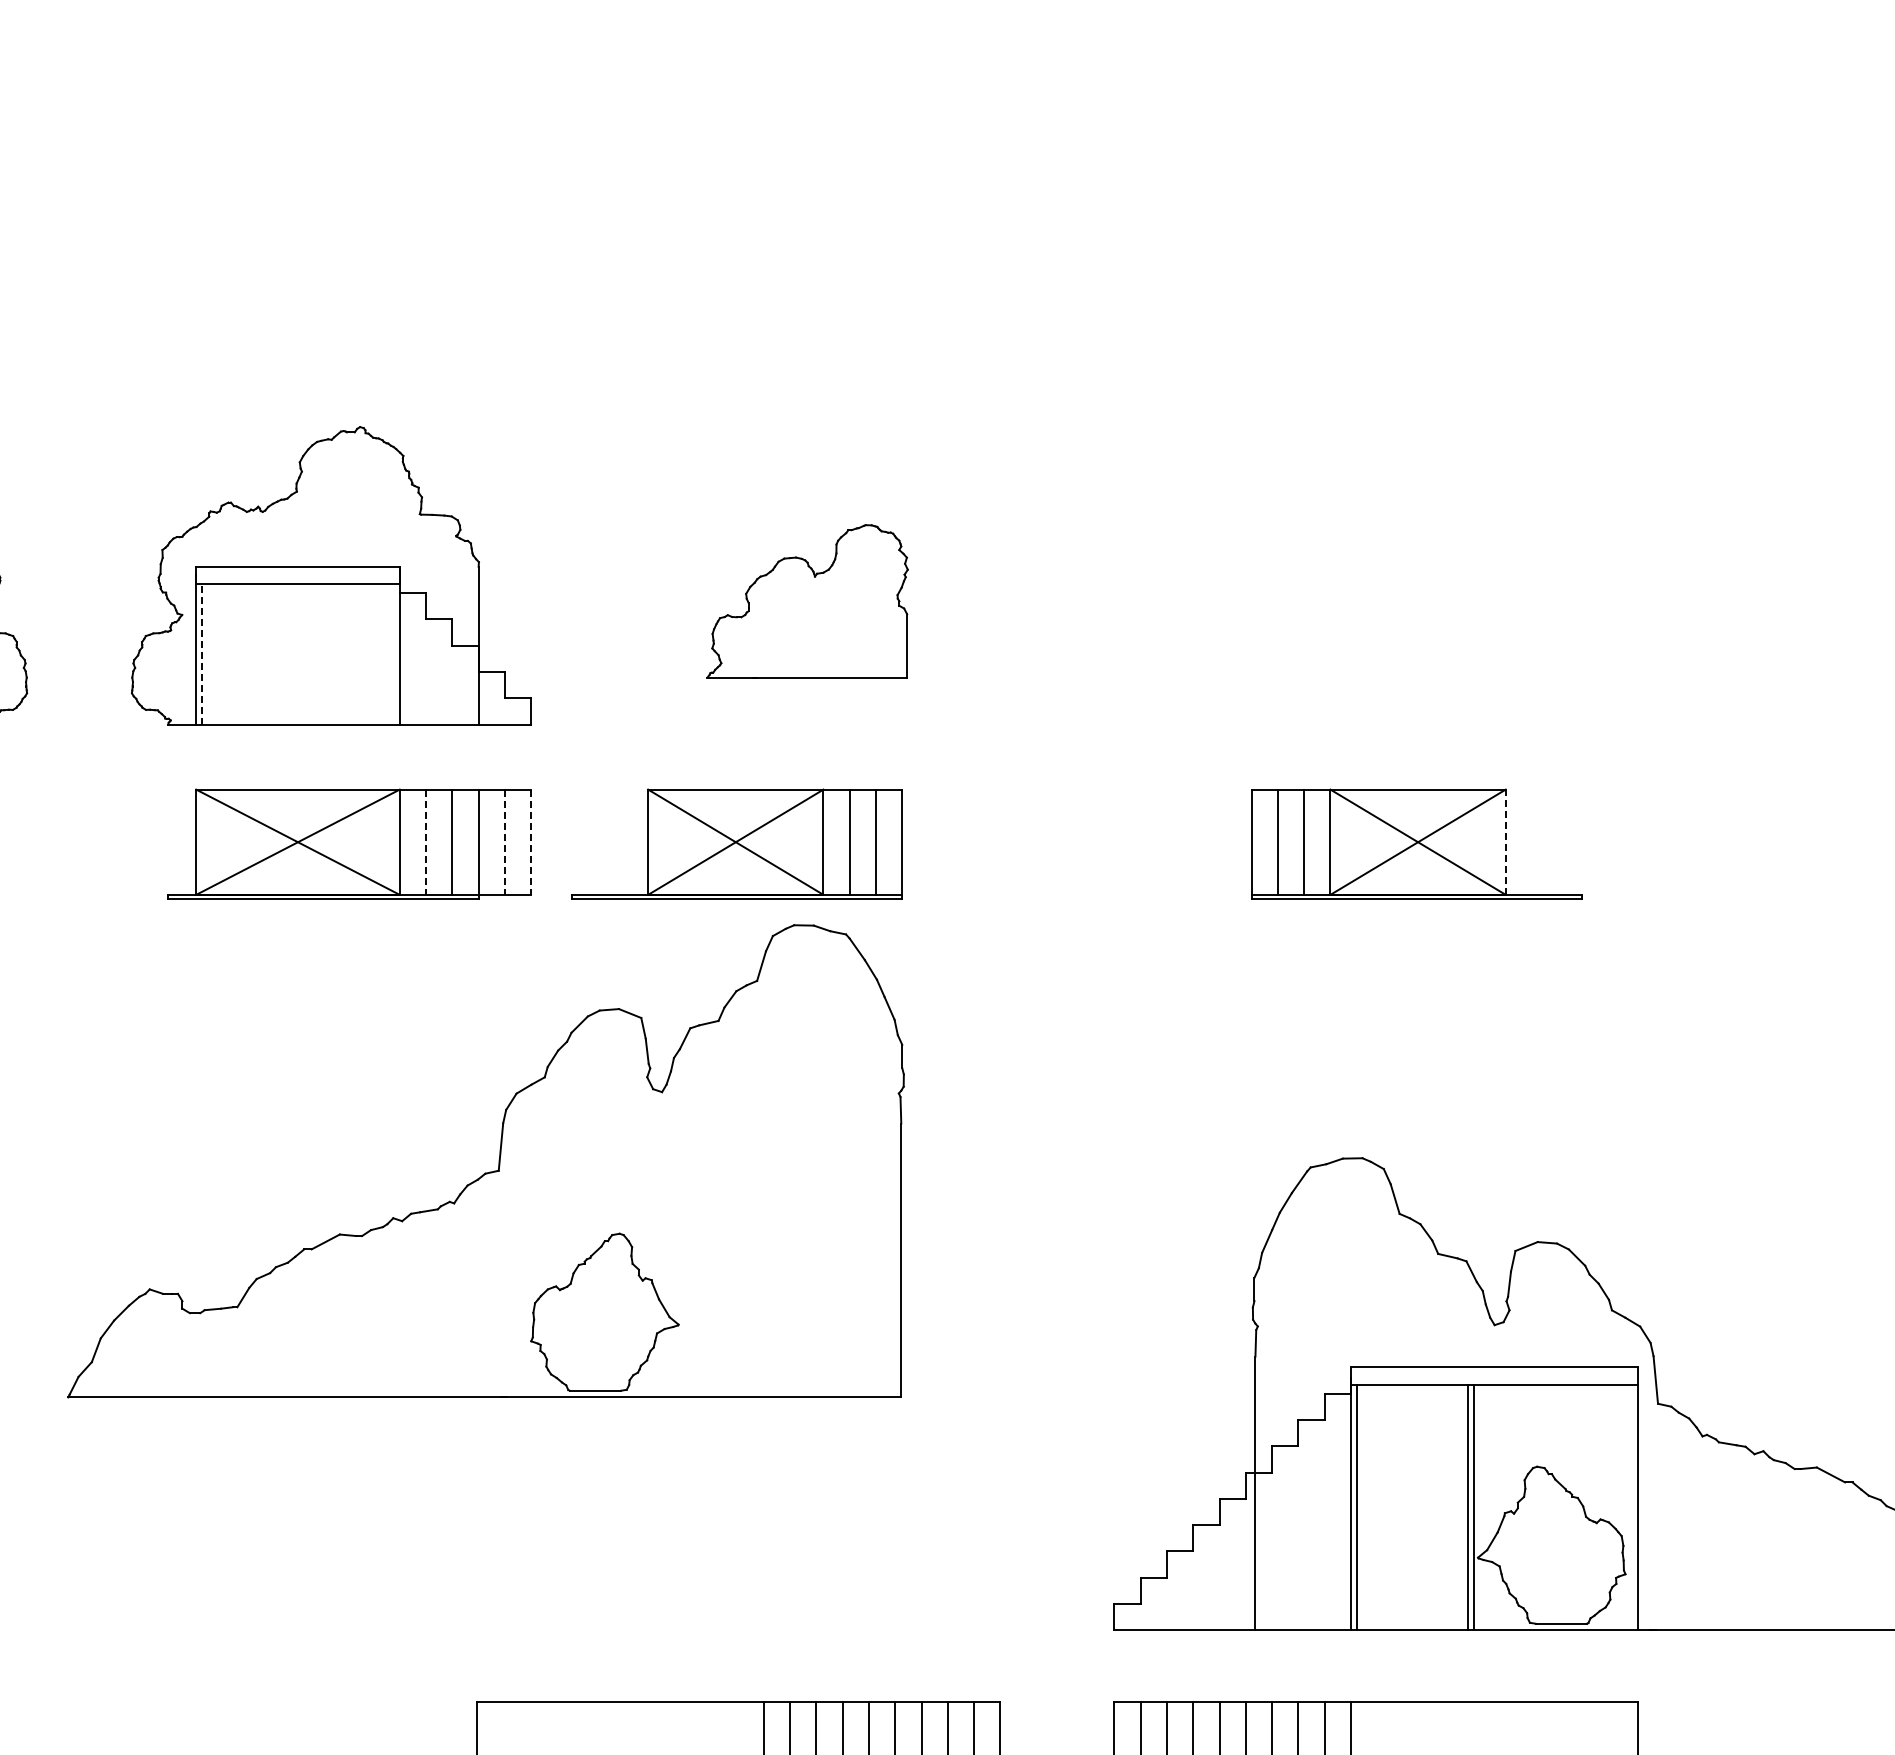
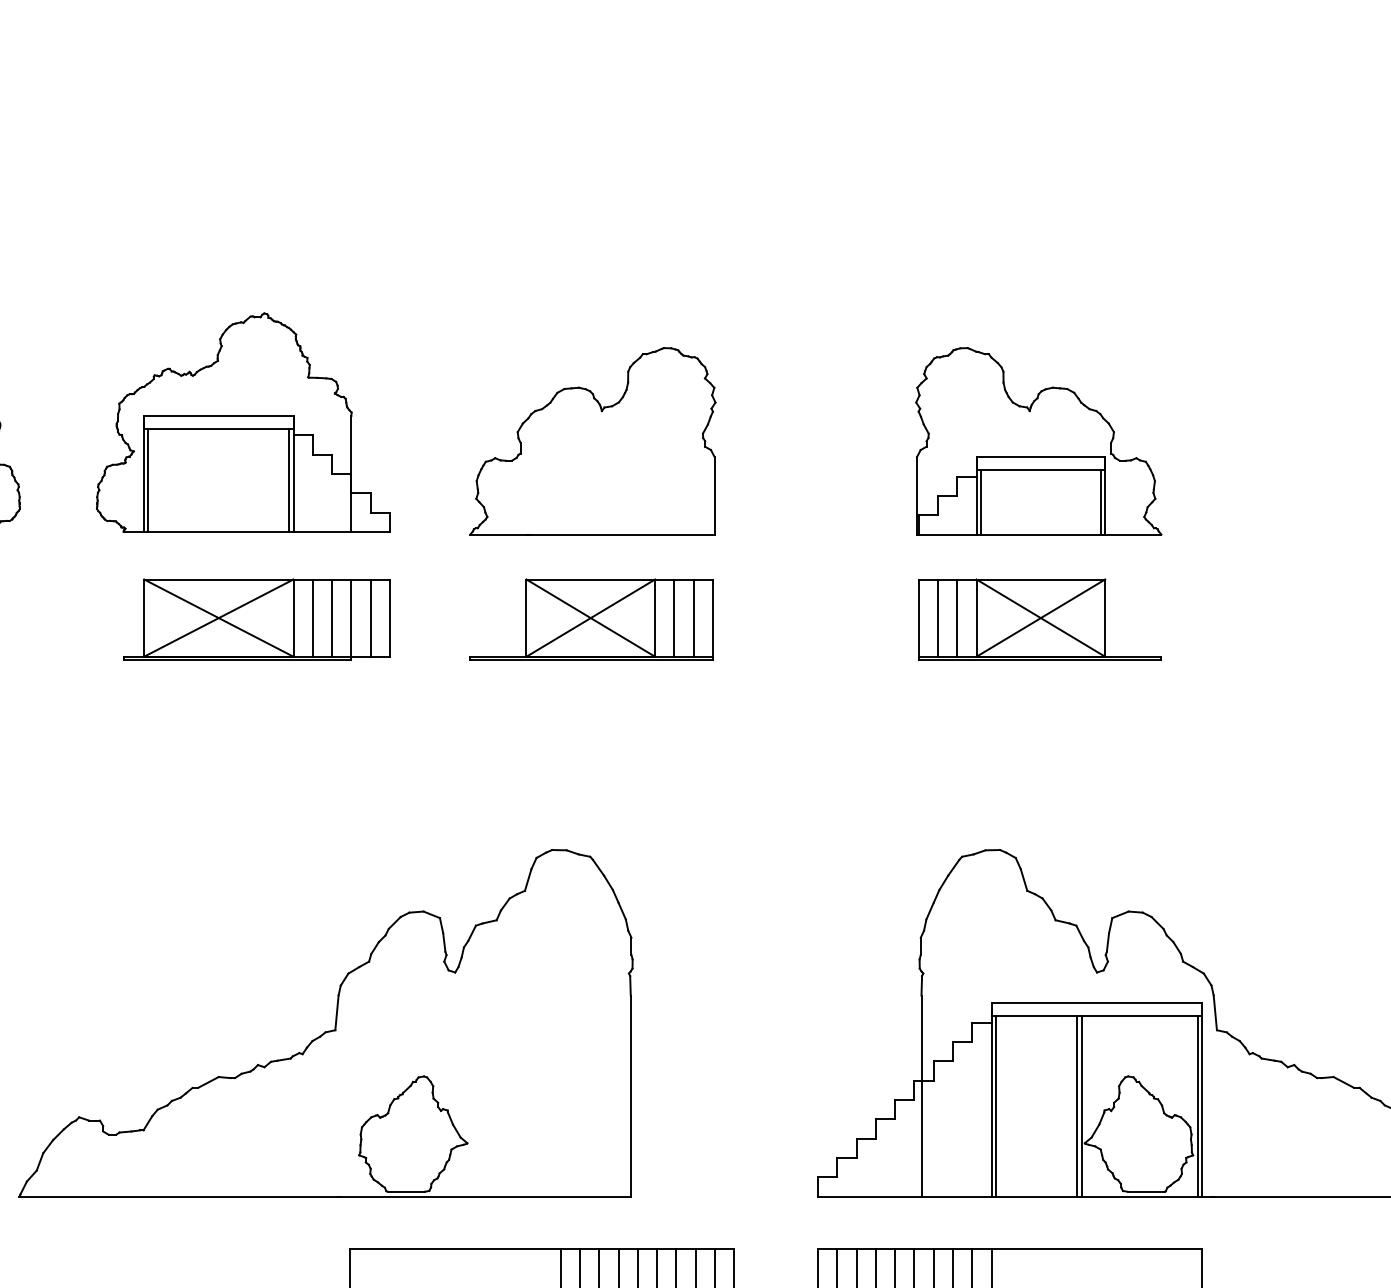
part: (807, 601) -> (592, 441), size x1.67
part: (1415, 601) -> (1038, 441), added
line: (202, 654) -> (148, 480), dashed -> solid
line: (393, 654) -> (288, 480), added
line: (426, 842) -> (313, 618), dashed -> solid
line: (504, 842) -> (370, 618), dashed -> solid
line: (531, 842) -> (390, 618), dashed -> solid
line: (1505, 842) -> (1105, 618), dashed -> solid
part: (736, 843) -> (591, 619), moved
part: (489, 1171) -> (328, 1030), moved
line: (1631, 1507) -> (1197, 1106), added

